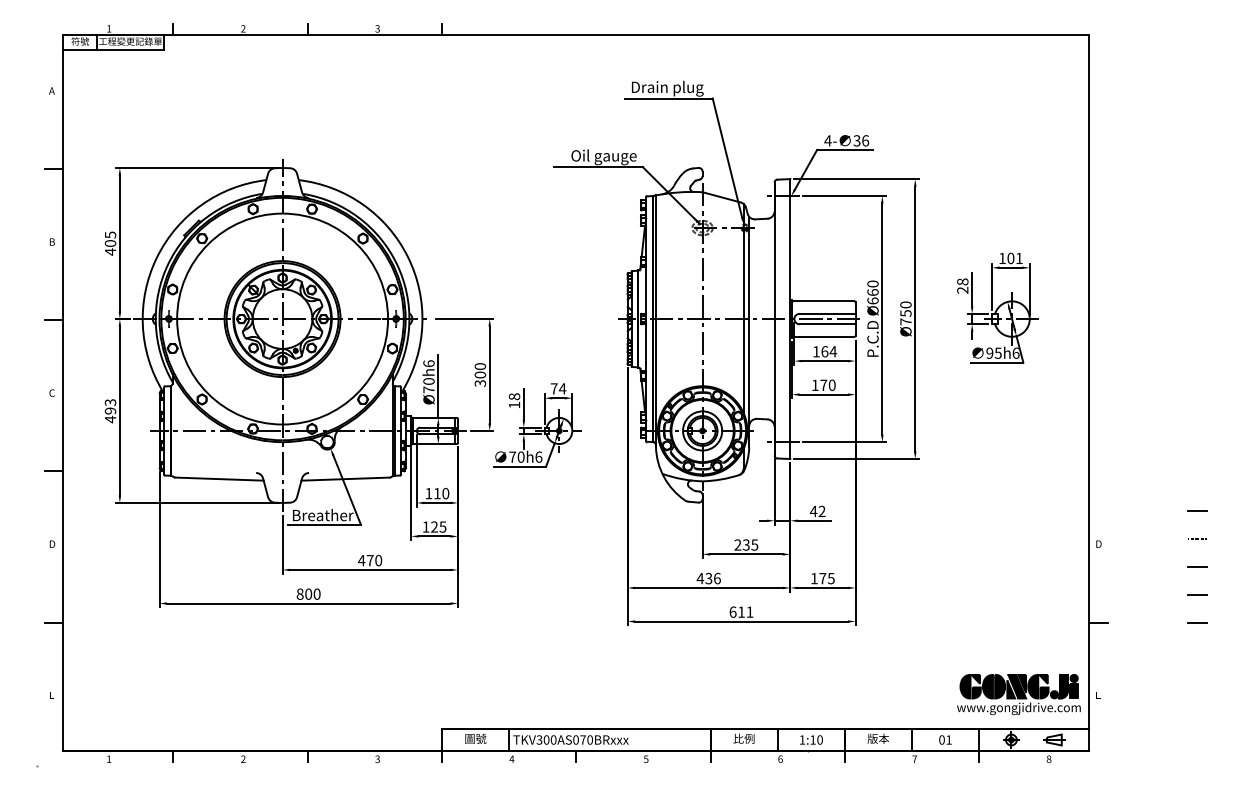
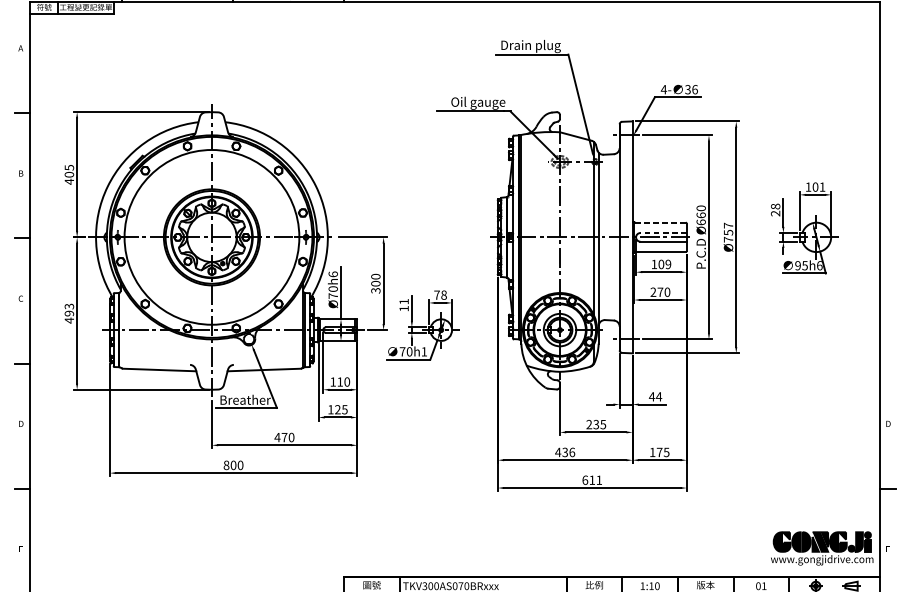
line: (823, 301) -> (660, 222), solid -> dashed
text: (905, 304) -> (728, 225), Ø750 -> Ø757
line: (827, 313) -> (663, 232), solid -> dashed
text: (829, 351) -> (665, 264), 164 -> 109
text: (814, 384) -> (652, 291), 170 -> 270
text: (562, 388) -> (443, 294), 74 -> 78
text: (514, 396) -> (404, 301), 18 -> 11
text: (538, 456) -> (424, 351), 70h6 -> 70h1
text: (821, 510) -> (658, 396), 42 -> 44

